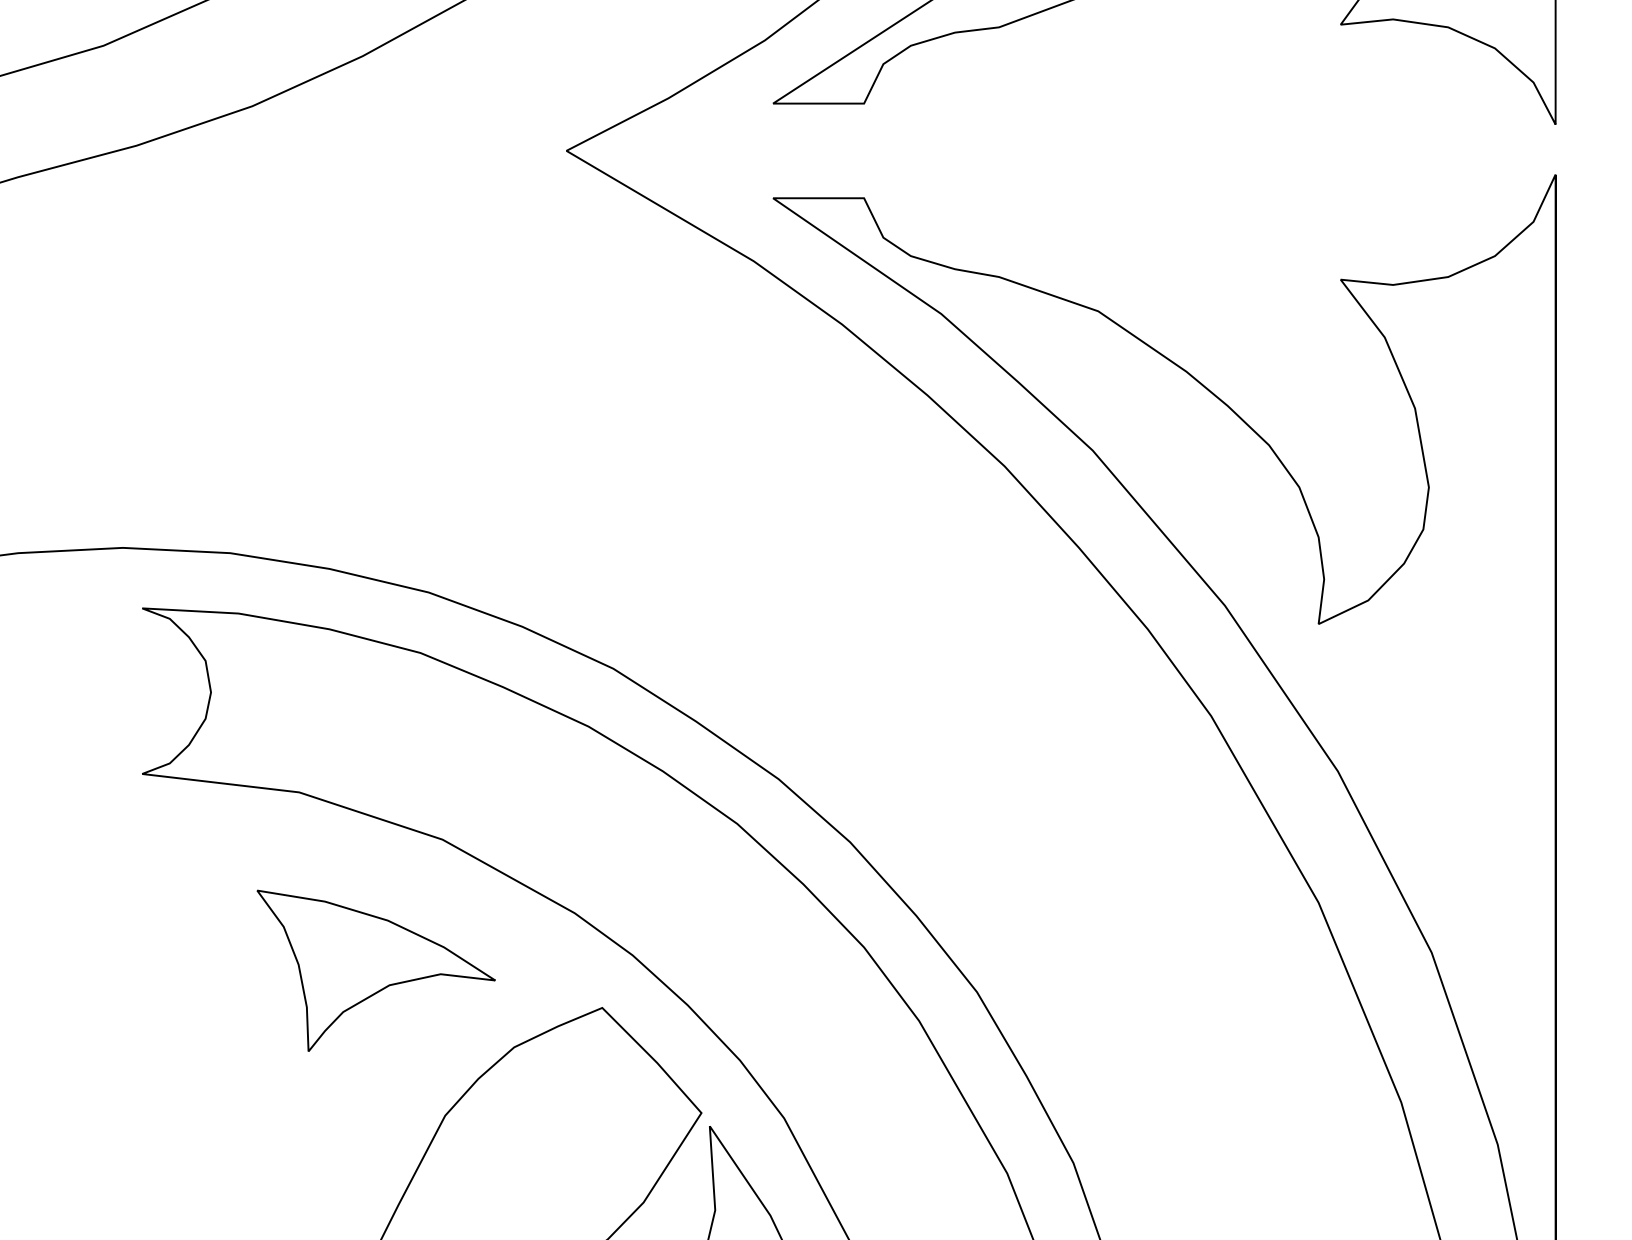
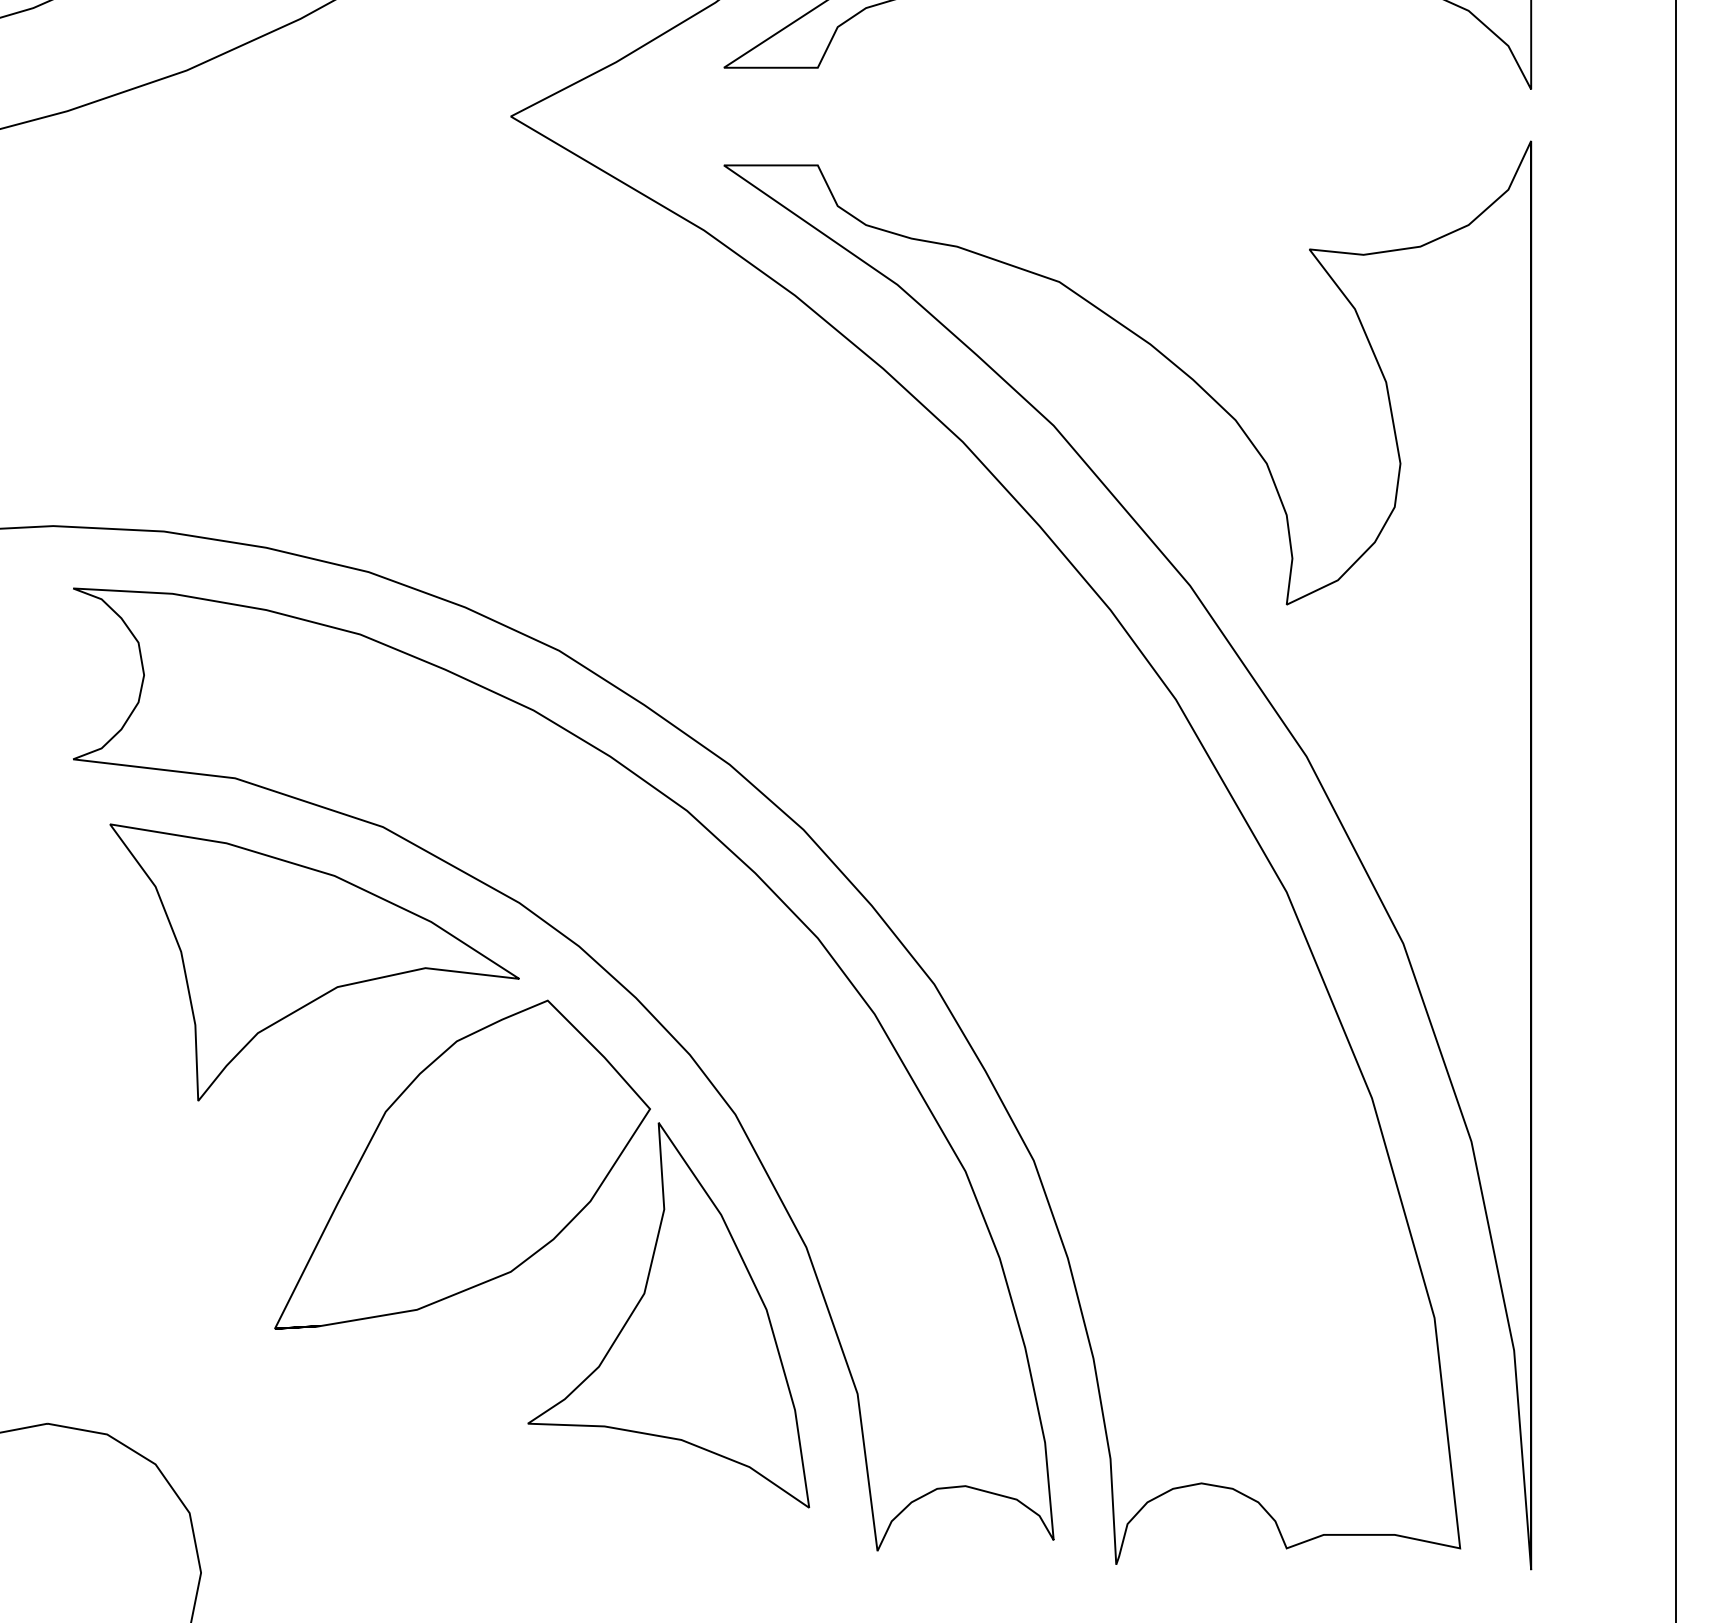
part: (376, 970) -> (314, 962), size x1.67

